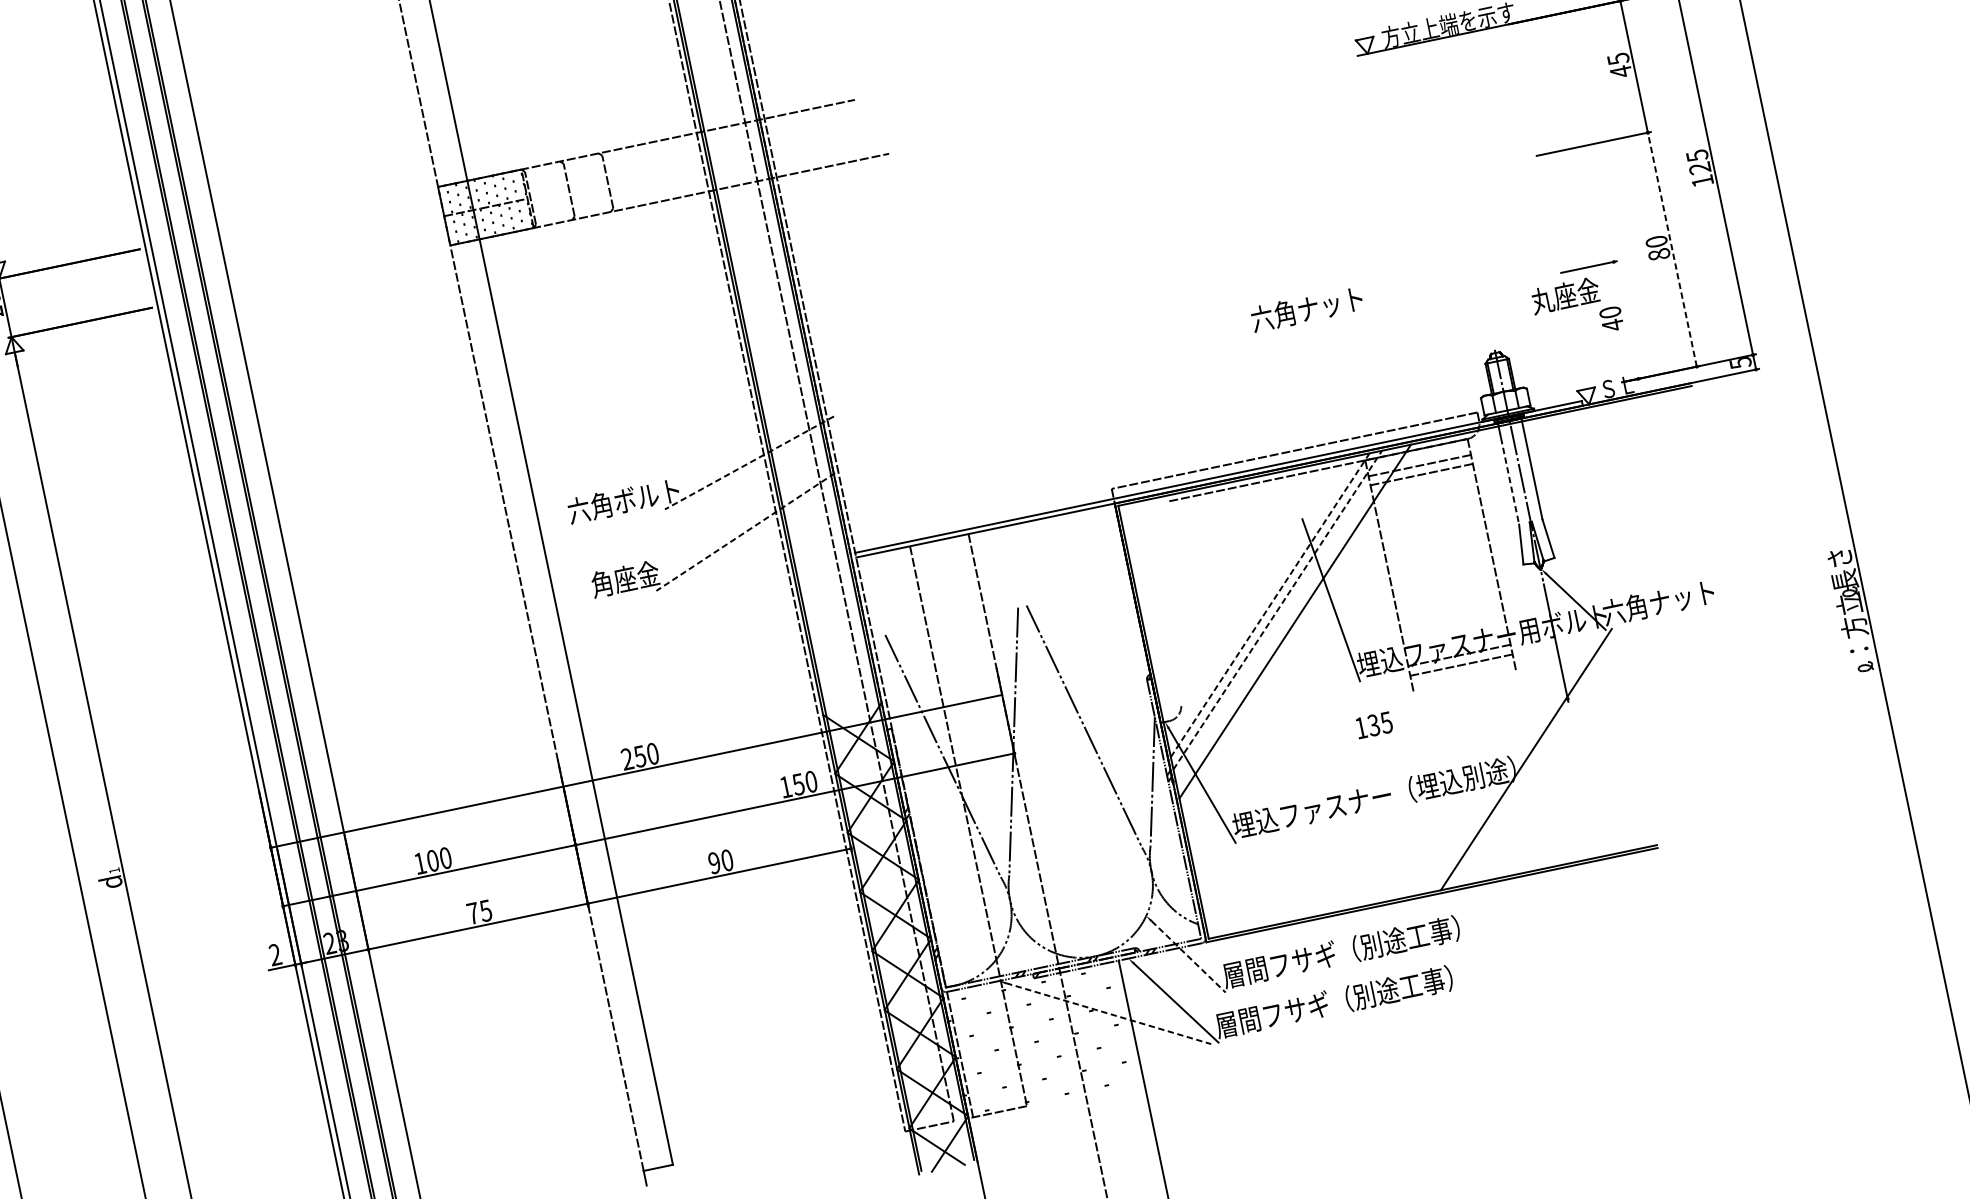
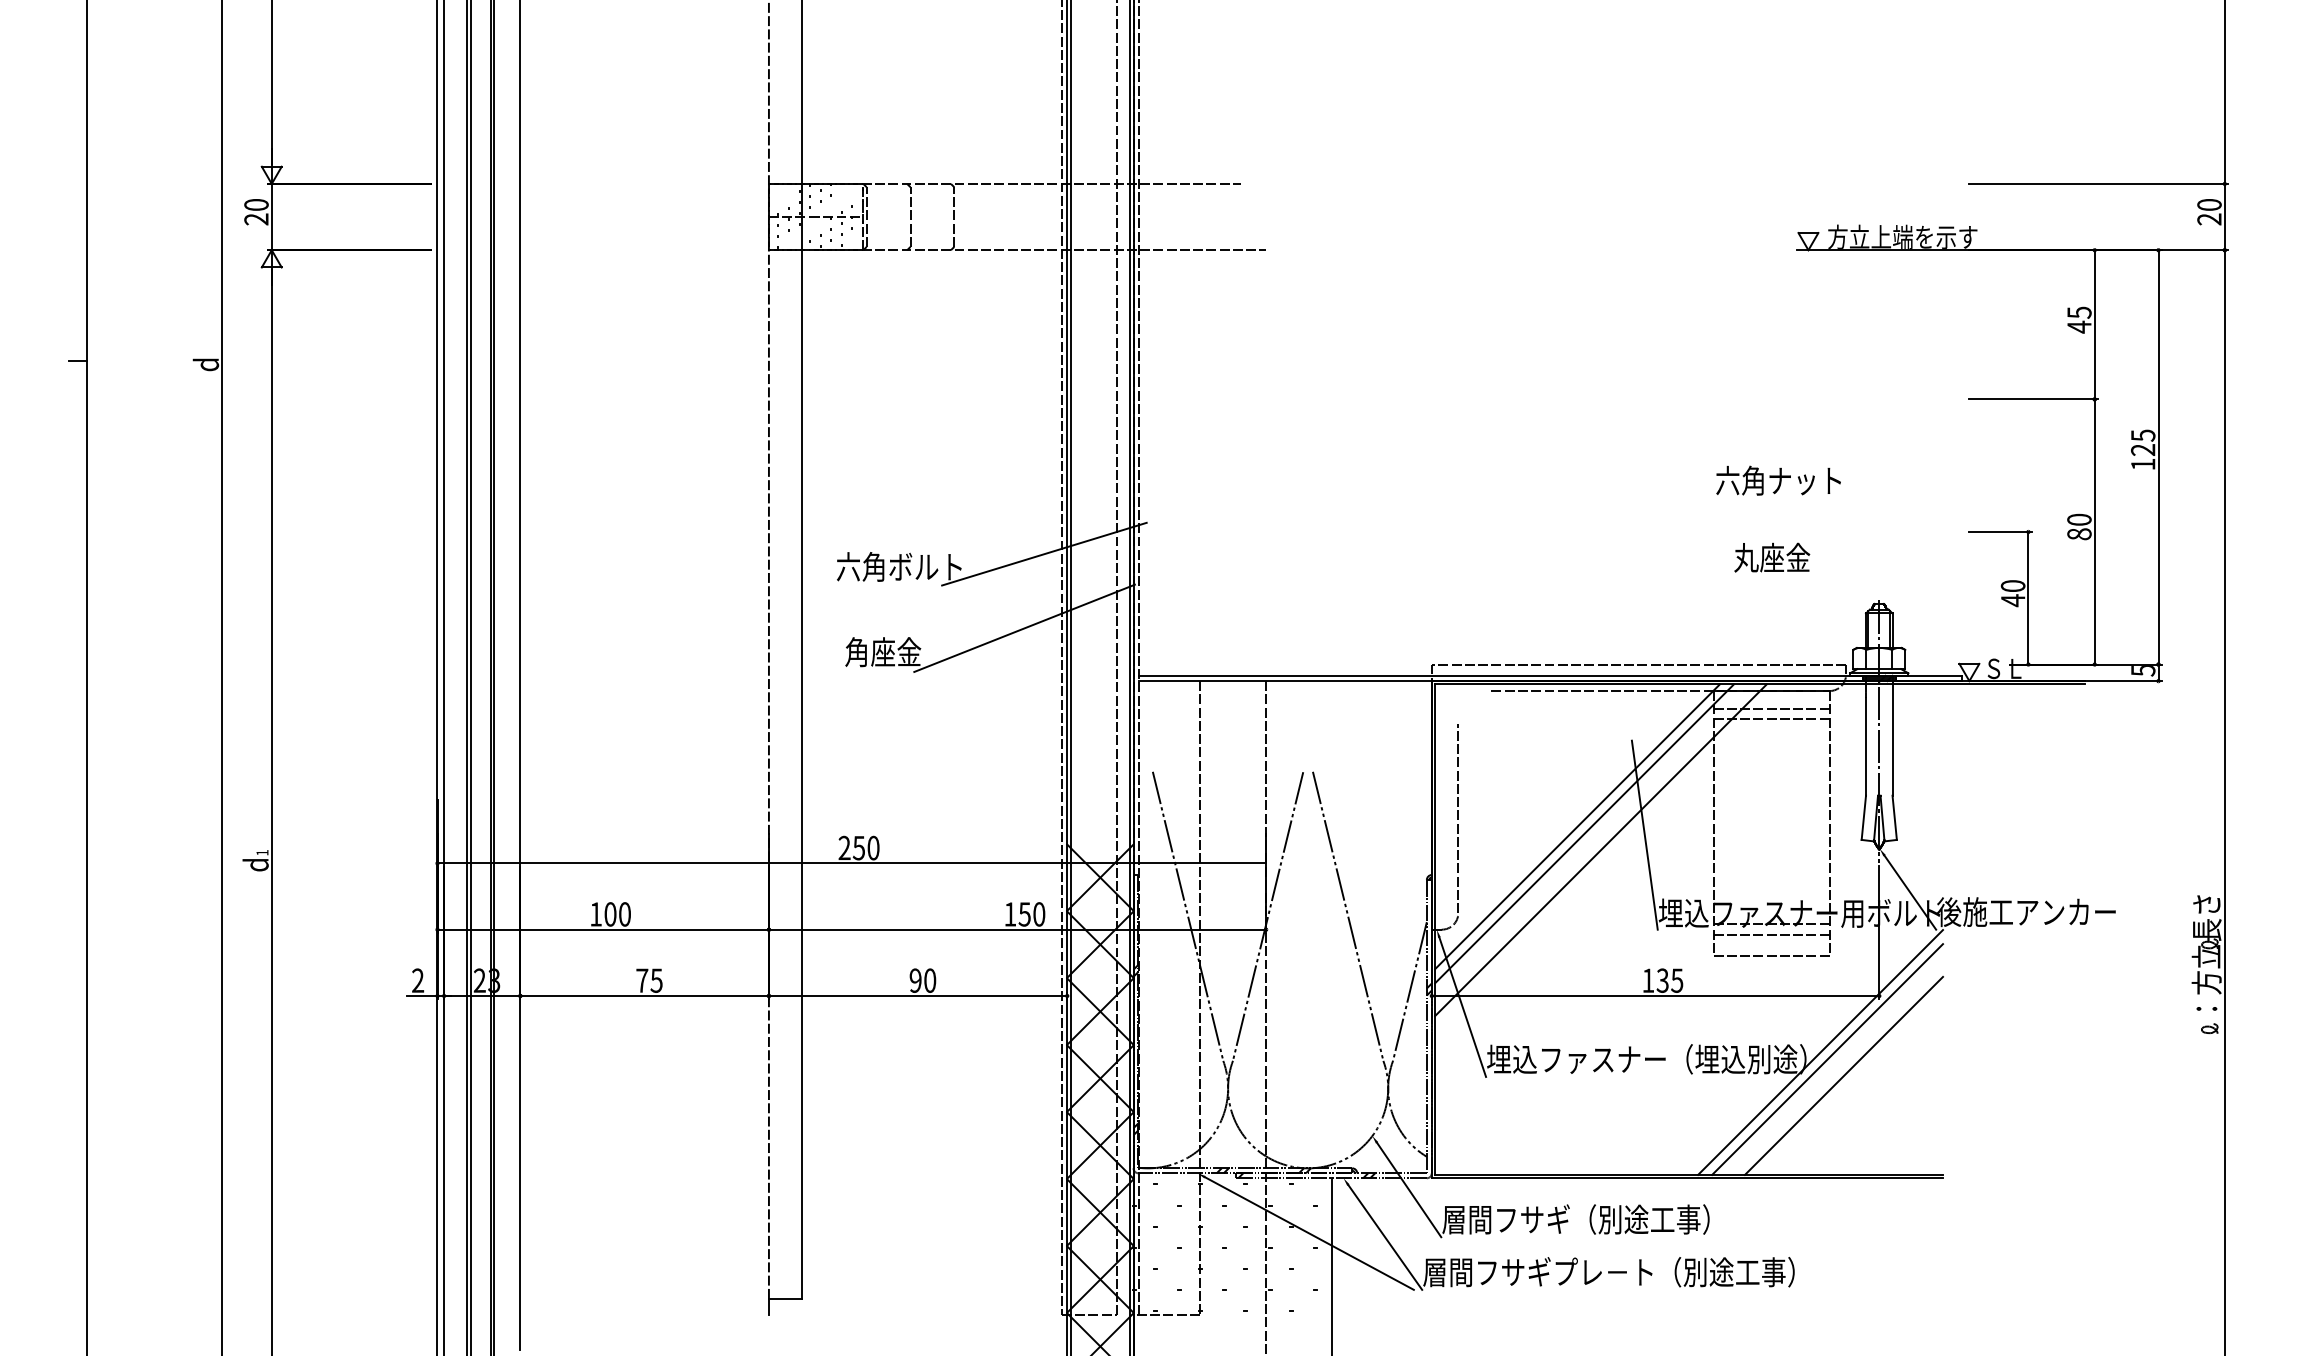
line: (1672, 249) -> (2094, 531), dashed -> solid
text: (1565, 295) -> (1772, 557), moved
text: (1306, 309) -> (1778, 480), moved
line: (1625, 319) -> (2028, 597), added
line: (749, 463) -> (1044, 554), dashed -> solid
line: (1510, 481) -> (1866, 747), dashed -> solid
line: (745, 532) -> (1024, 628), dashed -> solid
text: (1682, 598) -> (2026, 912), 六角ナット -> 後施工アンカー
line: (1270, 604) -> (1577, 826), dashed -> solid
line: (1277, 609) -> (1584, 833), dashed -> solid
line: (1163, 619) -> (1458, 818), added
line: (1465, 683) -> (1771, 956), added
line: (1370, 739) -> (1655, 995), added
line: (1533, 764) -> (1827, 1059), added
line: (1550, 775) -> (1843, 1075), added
line: (1189, 957) -> (1409, 1190), dashed -> solid
text: (1438, 980) -> (1674, 1272), 層間フサギ（別途工事） -> 層間フサギプレ－ト（別途工事）
line: (1108, 1013) -> (1309, 1233), dashed -> solid

